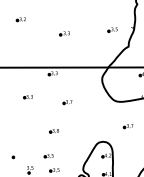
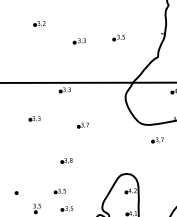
part: (20, 19) -> (38, 23), moved
part: (112, 29) -> (118, 37), moved
part: (127, 126) -> (156, 140), moved

